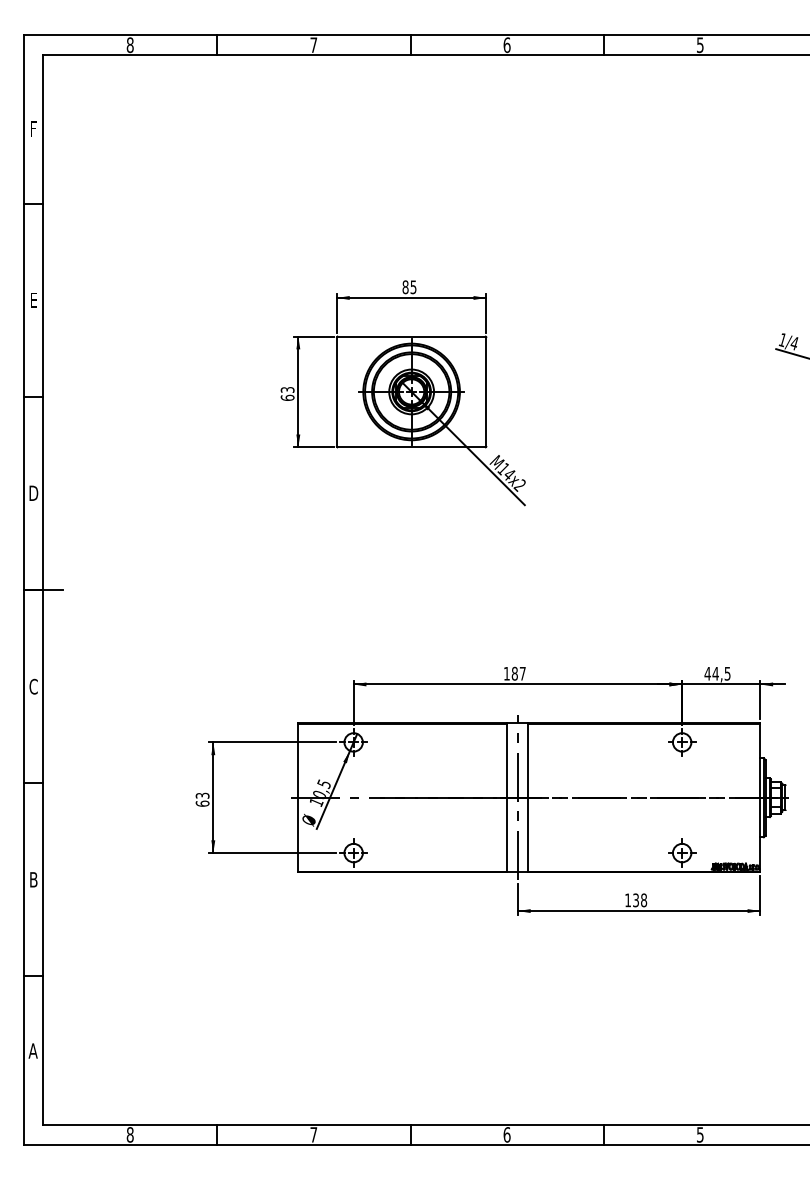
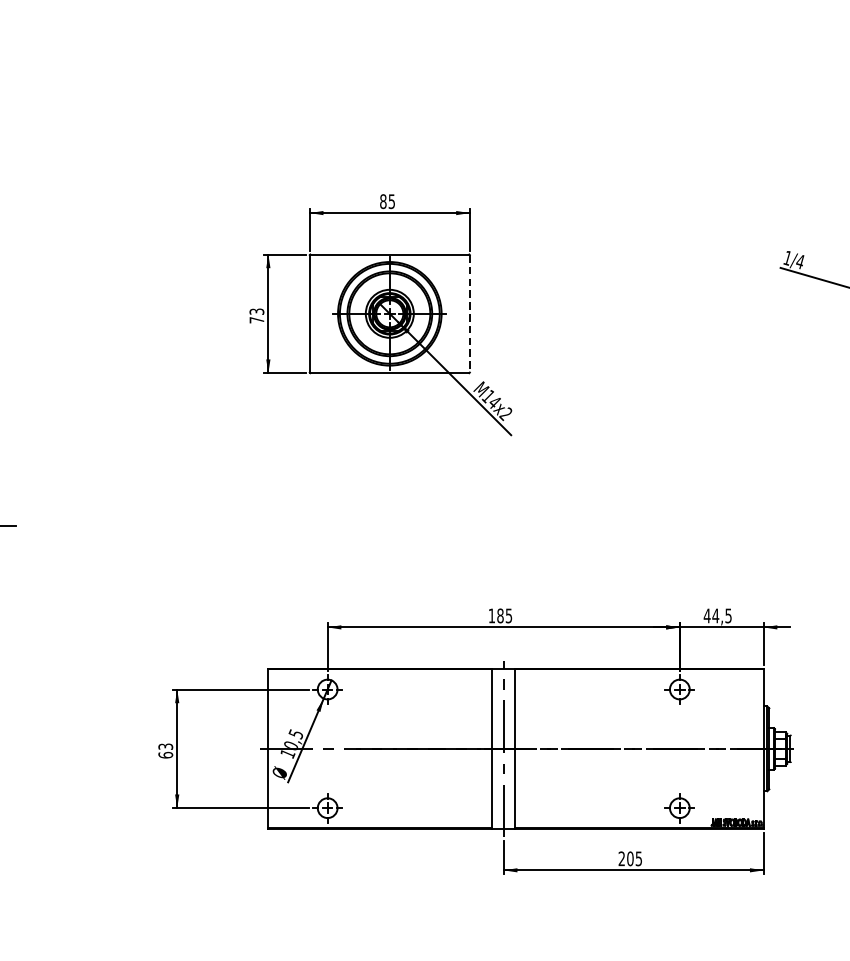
line: (486, 391) -> (470, 313), solid -> dashed
text: (287, 397) -> (256, 319), 63 -> 73
text: (522, 673) -> (508, 615), 187 -> 185
text: (636, 900) -> (630, 858), 138 -> 205

